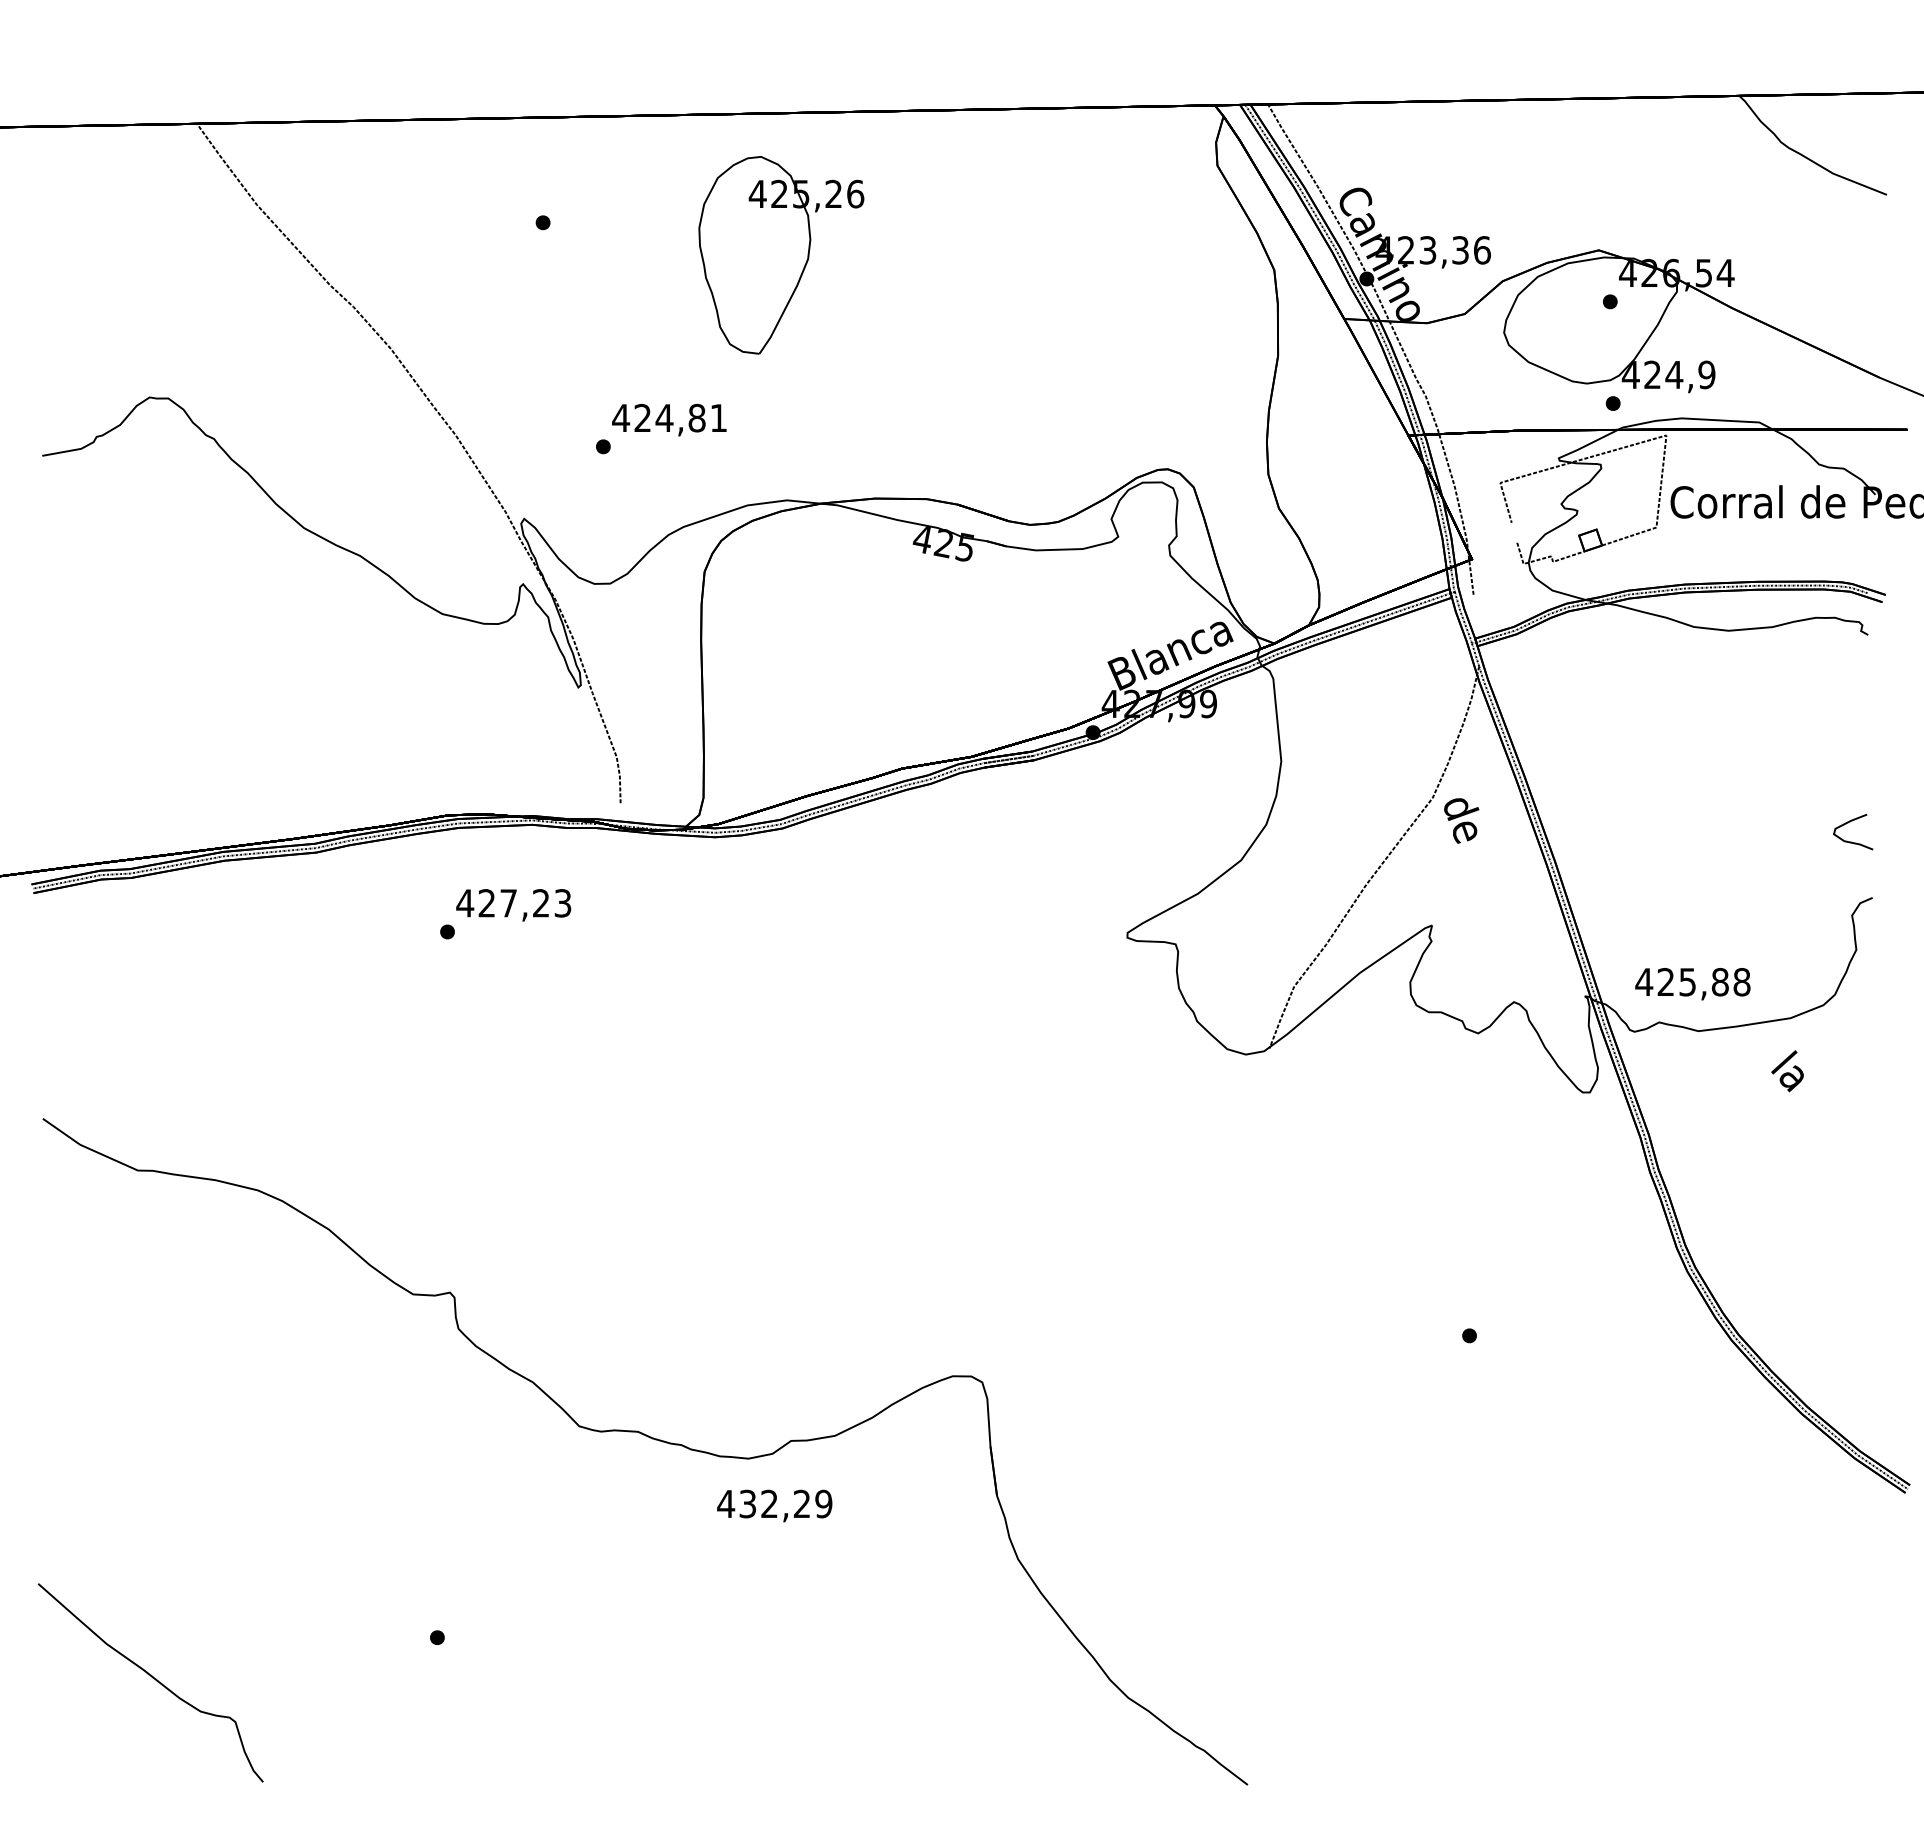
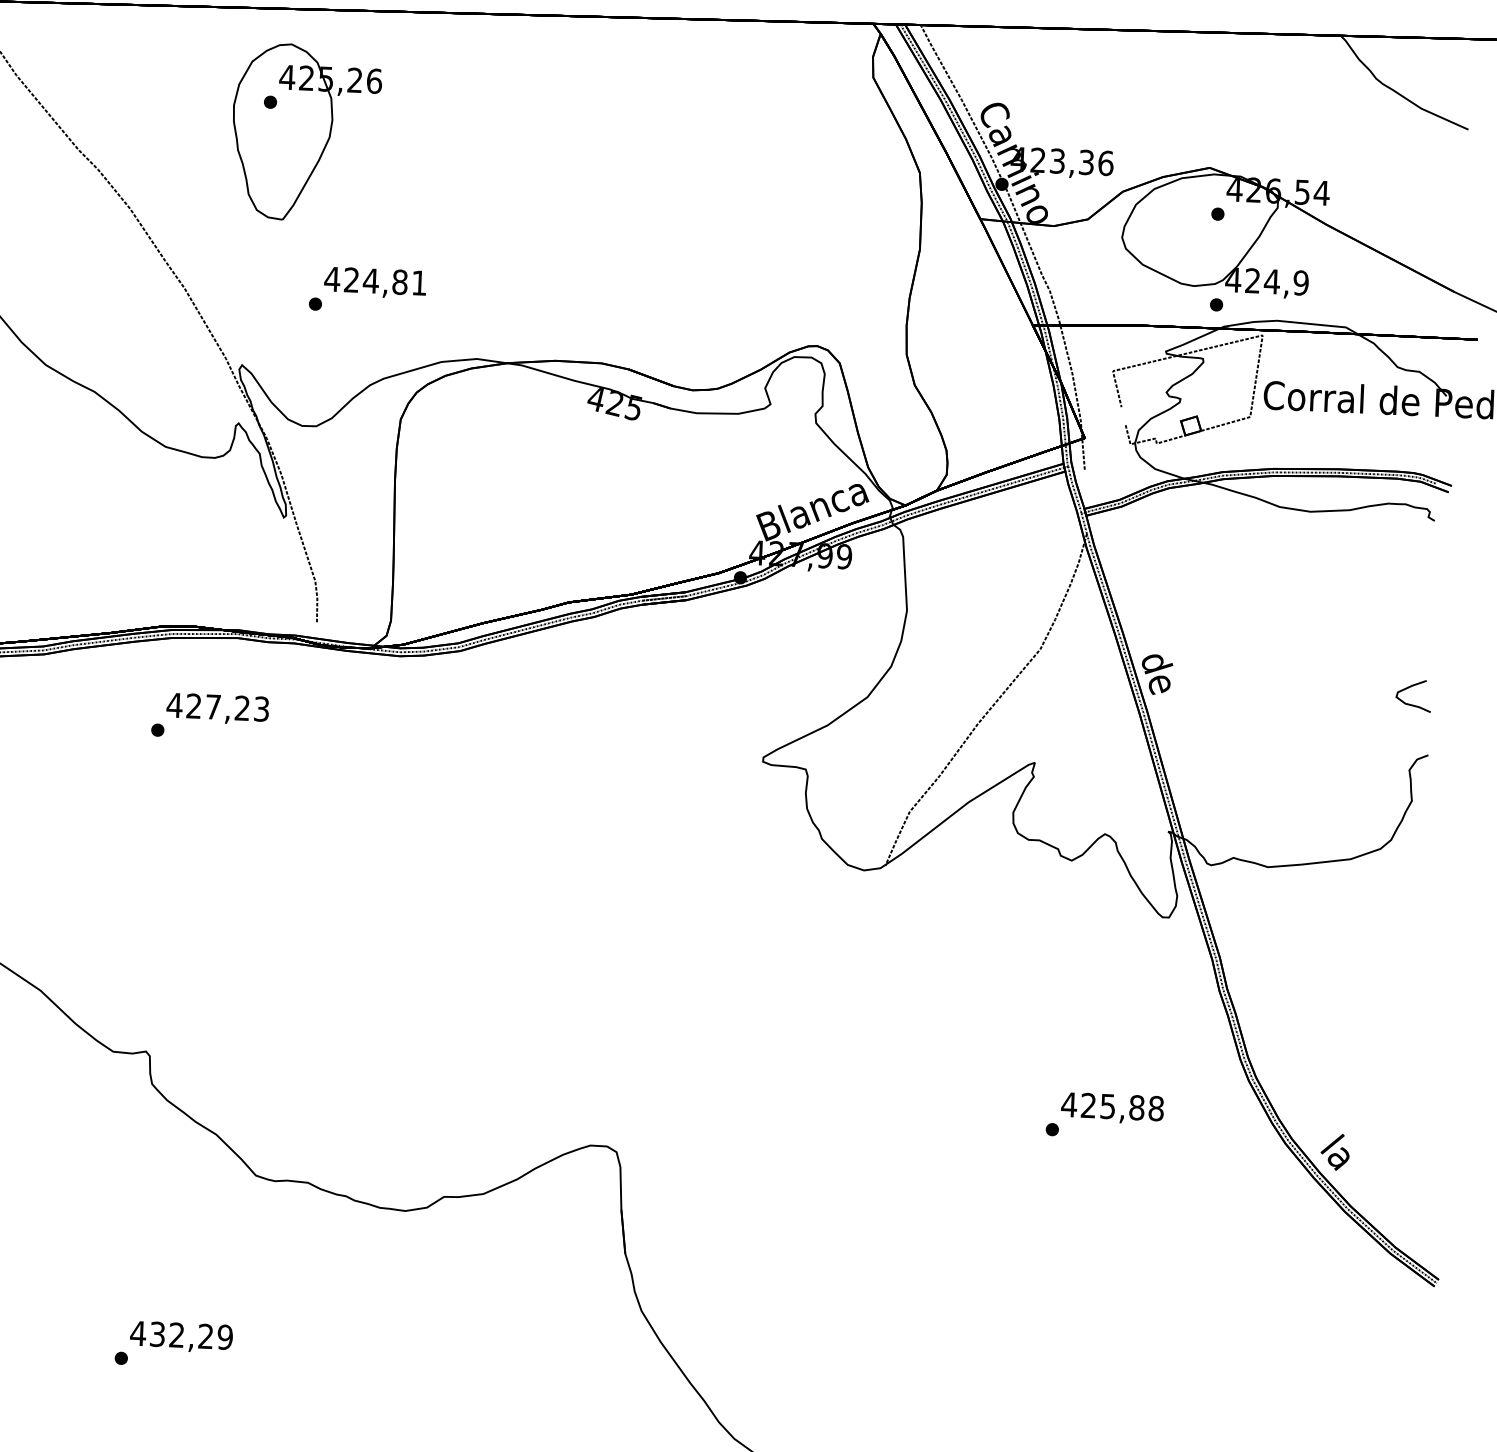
part: (781, 255) -> (306, 133), moved
text: (1461, 820) -> (1156, 674), moved
text: (1692, 984) -> (1112, 1108), moved
text: (1787, 1071) -> (1335, 1152), moved
text: (774, 1505) -> (181, 1336), moved

